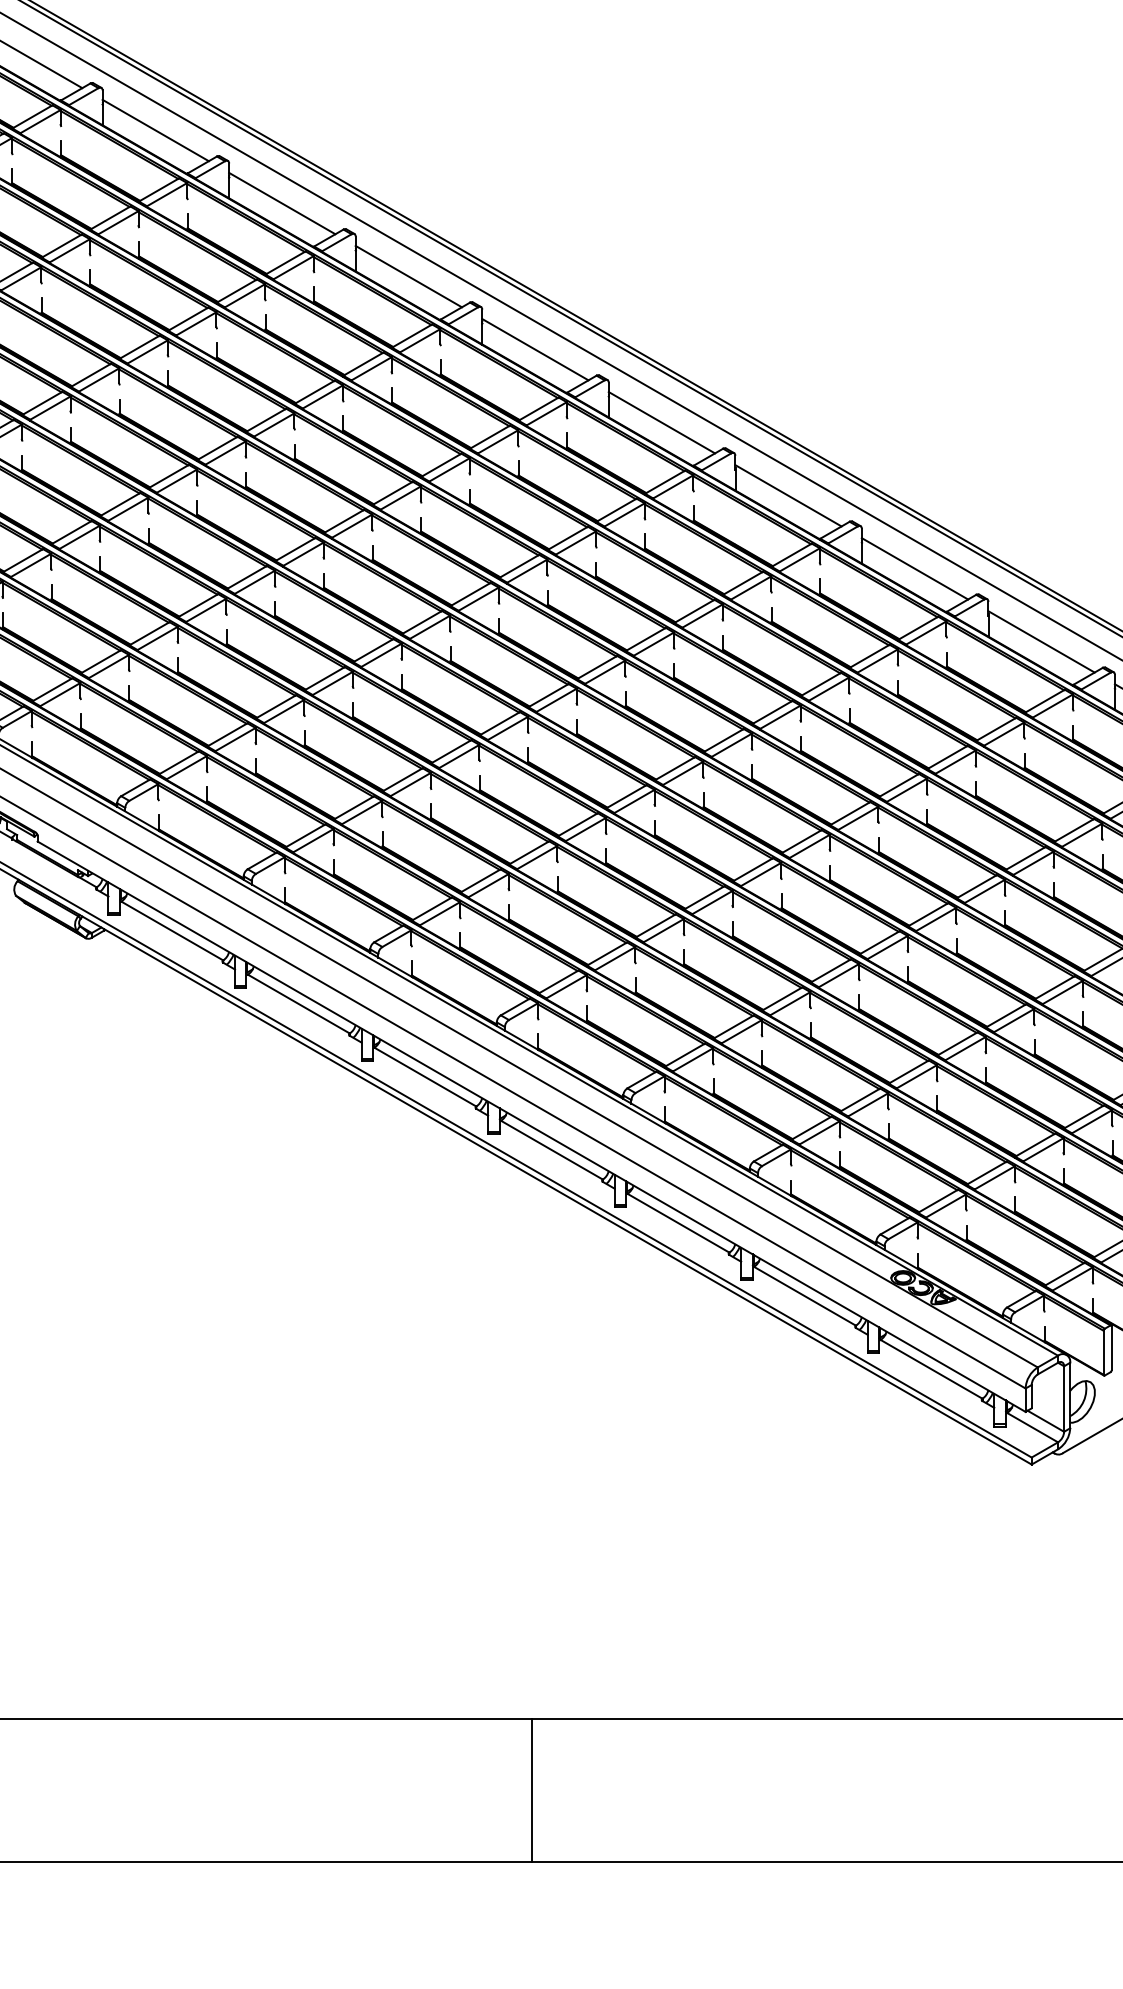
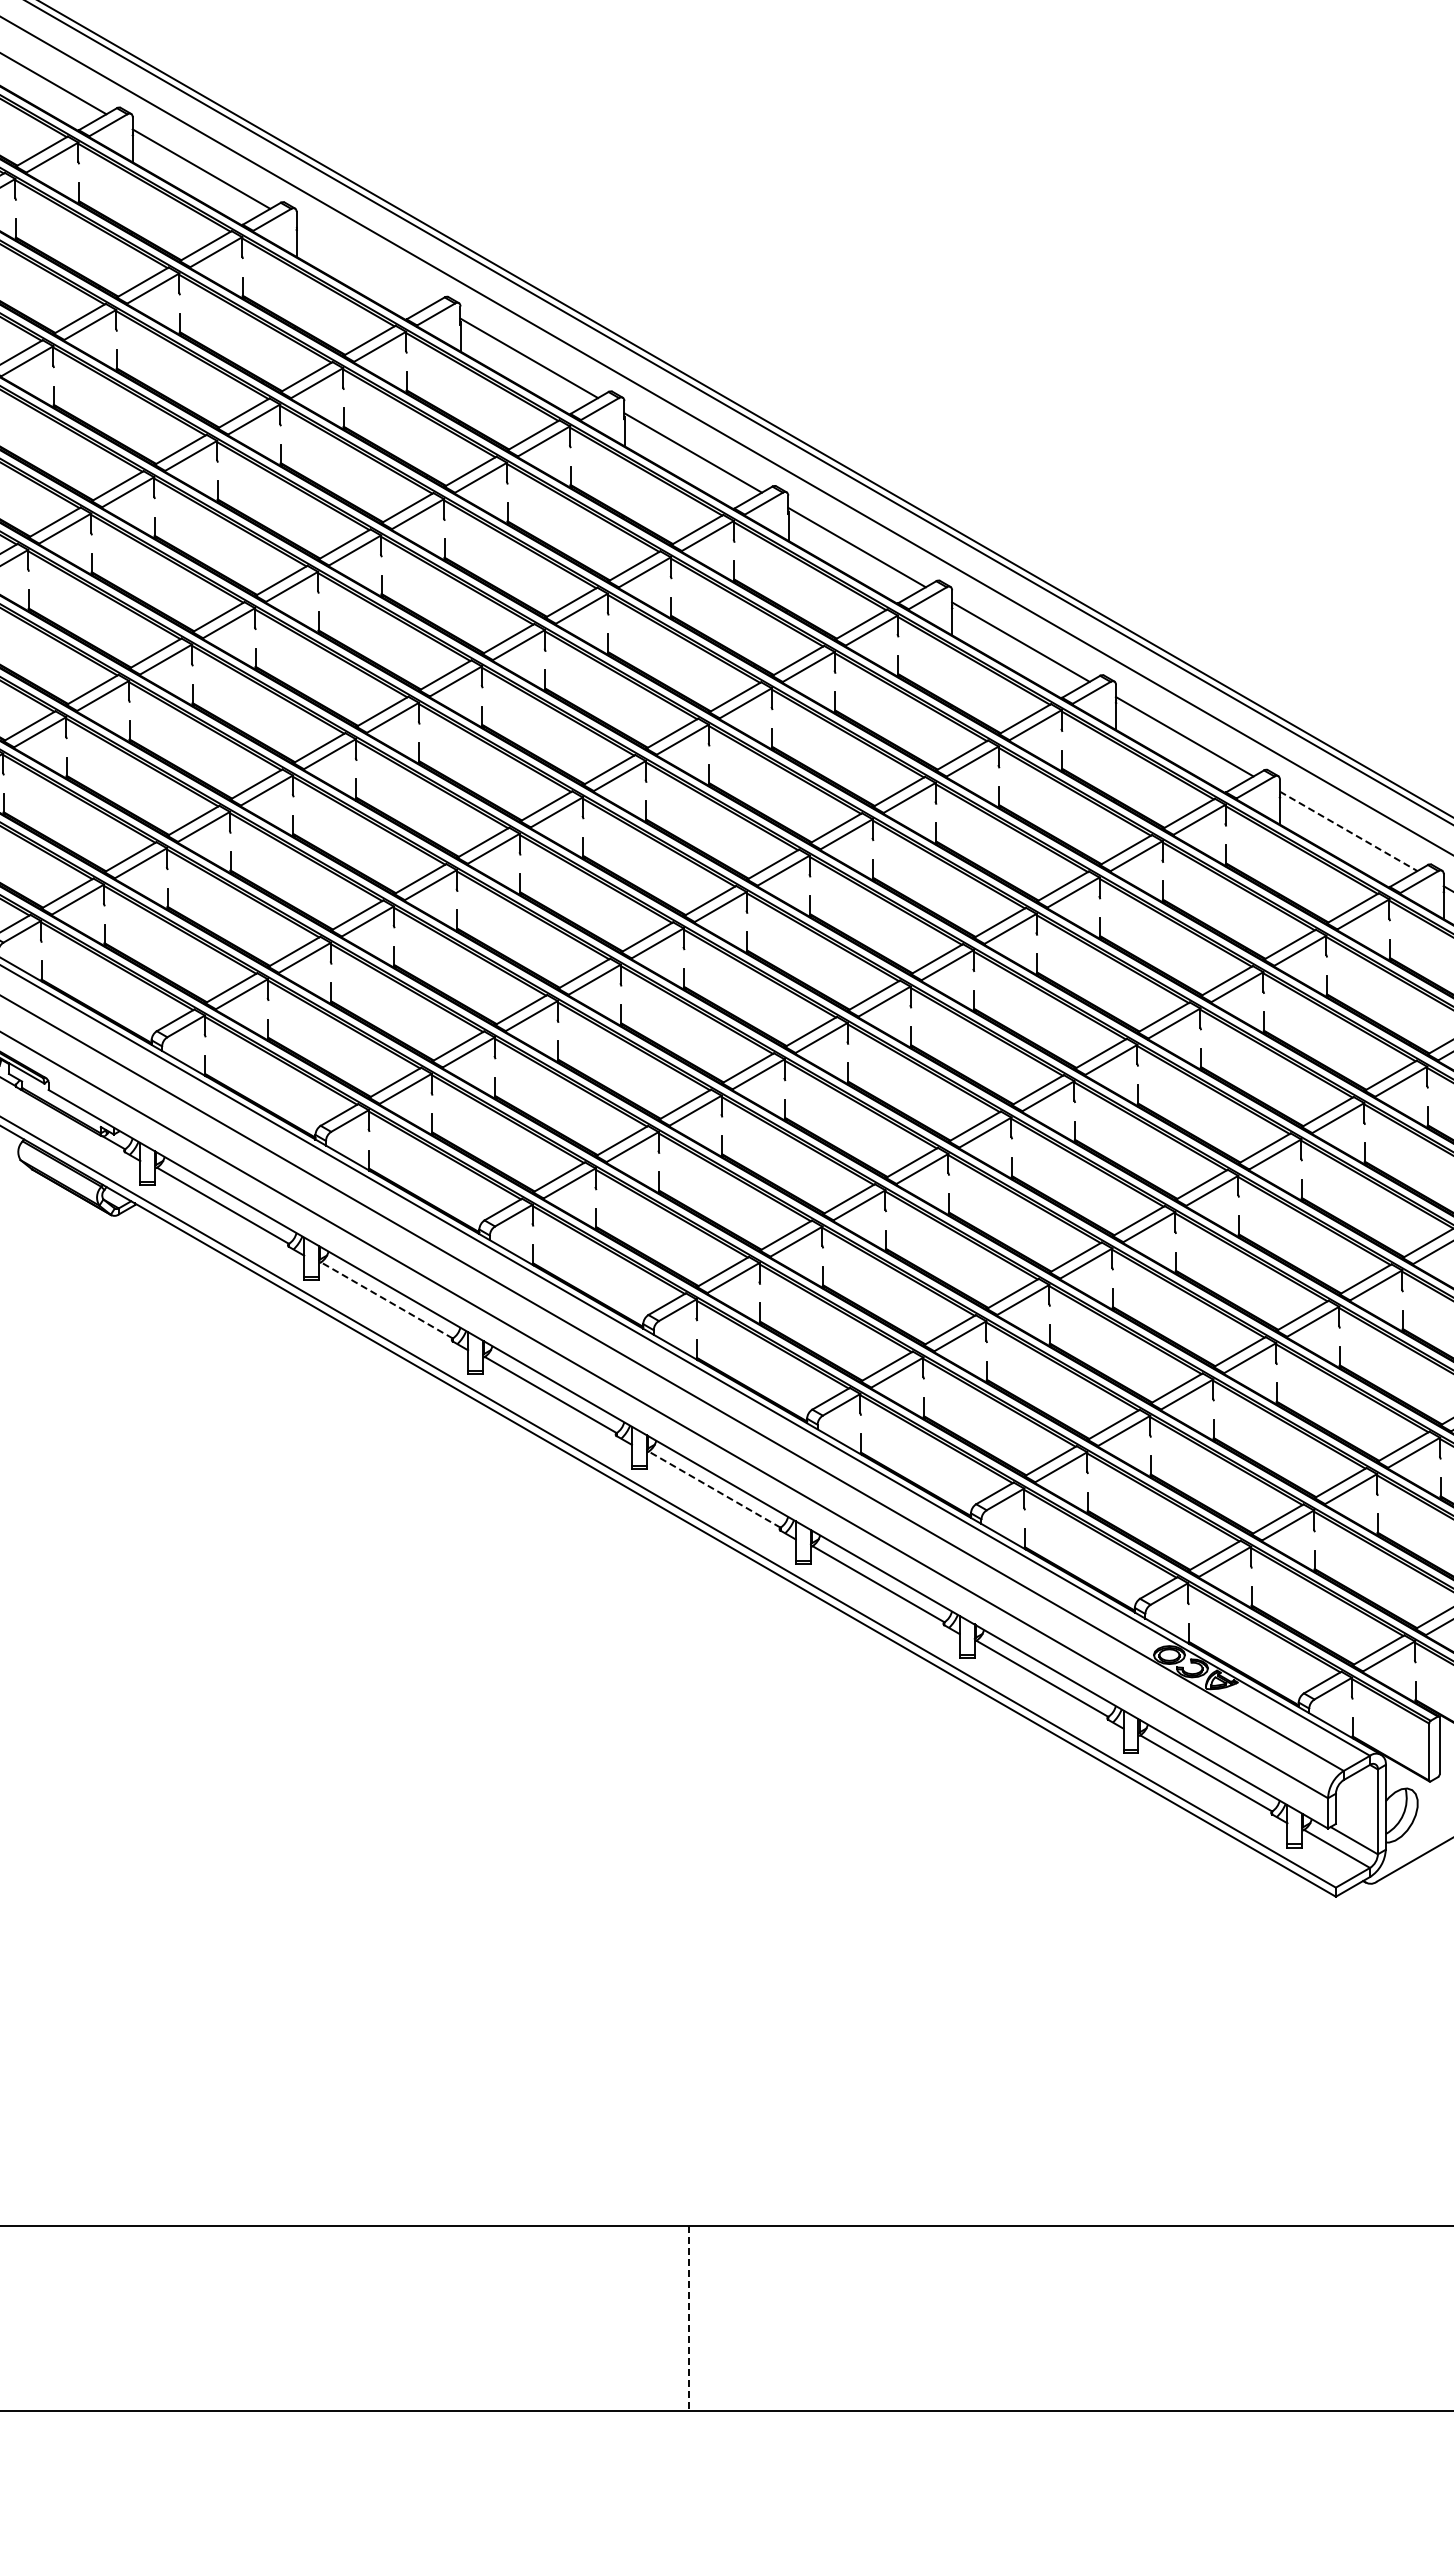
line: (282, 203) -> (365, 263), removed
line: (1042, 641) -> (1349, 831), solid -> dashed
line: (298, 1004) -> (386, 1300), solid -> dashed
line: (551, 1150) -> (714, 1489), solid -> dashed
line: (531, 1790) -> (688, 2318), solid -> dashed

